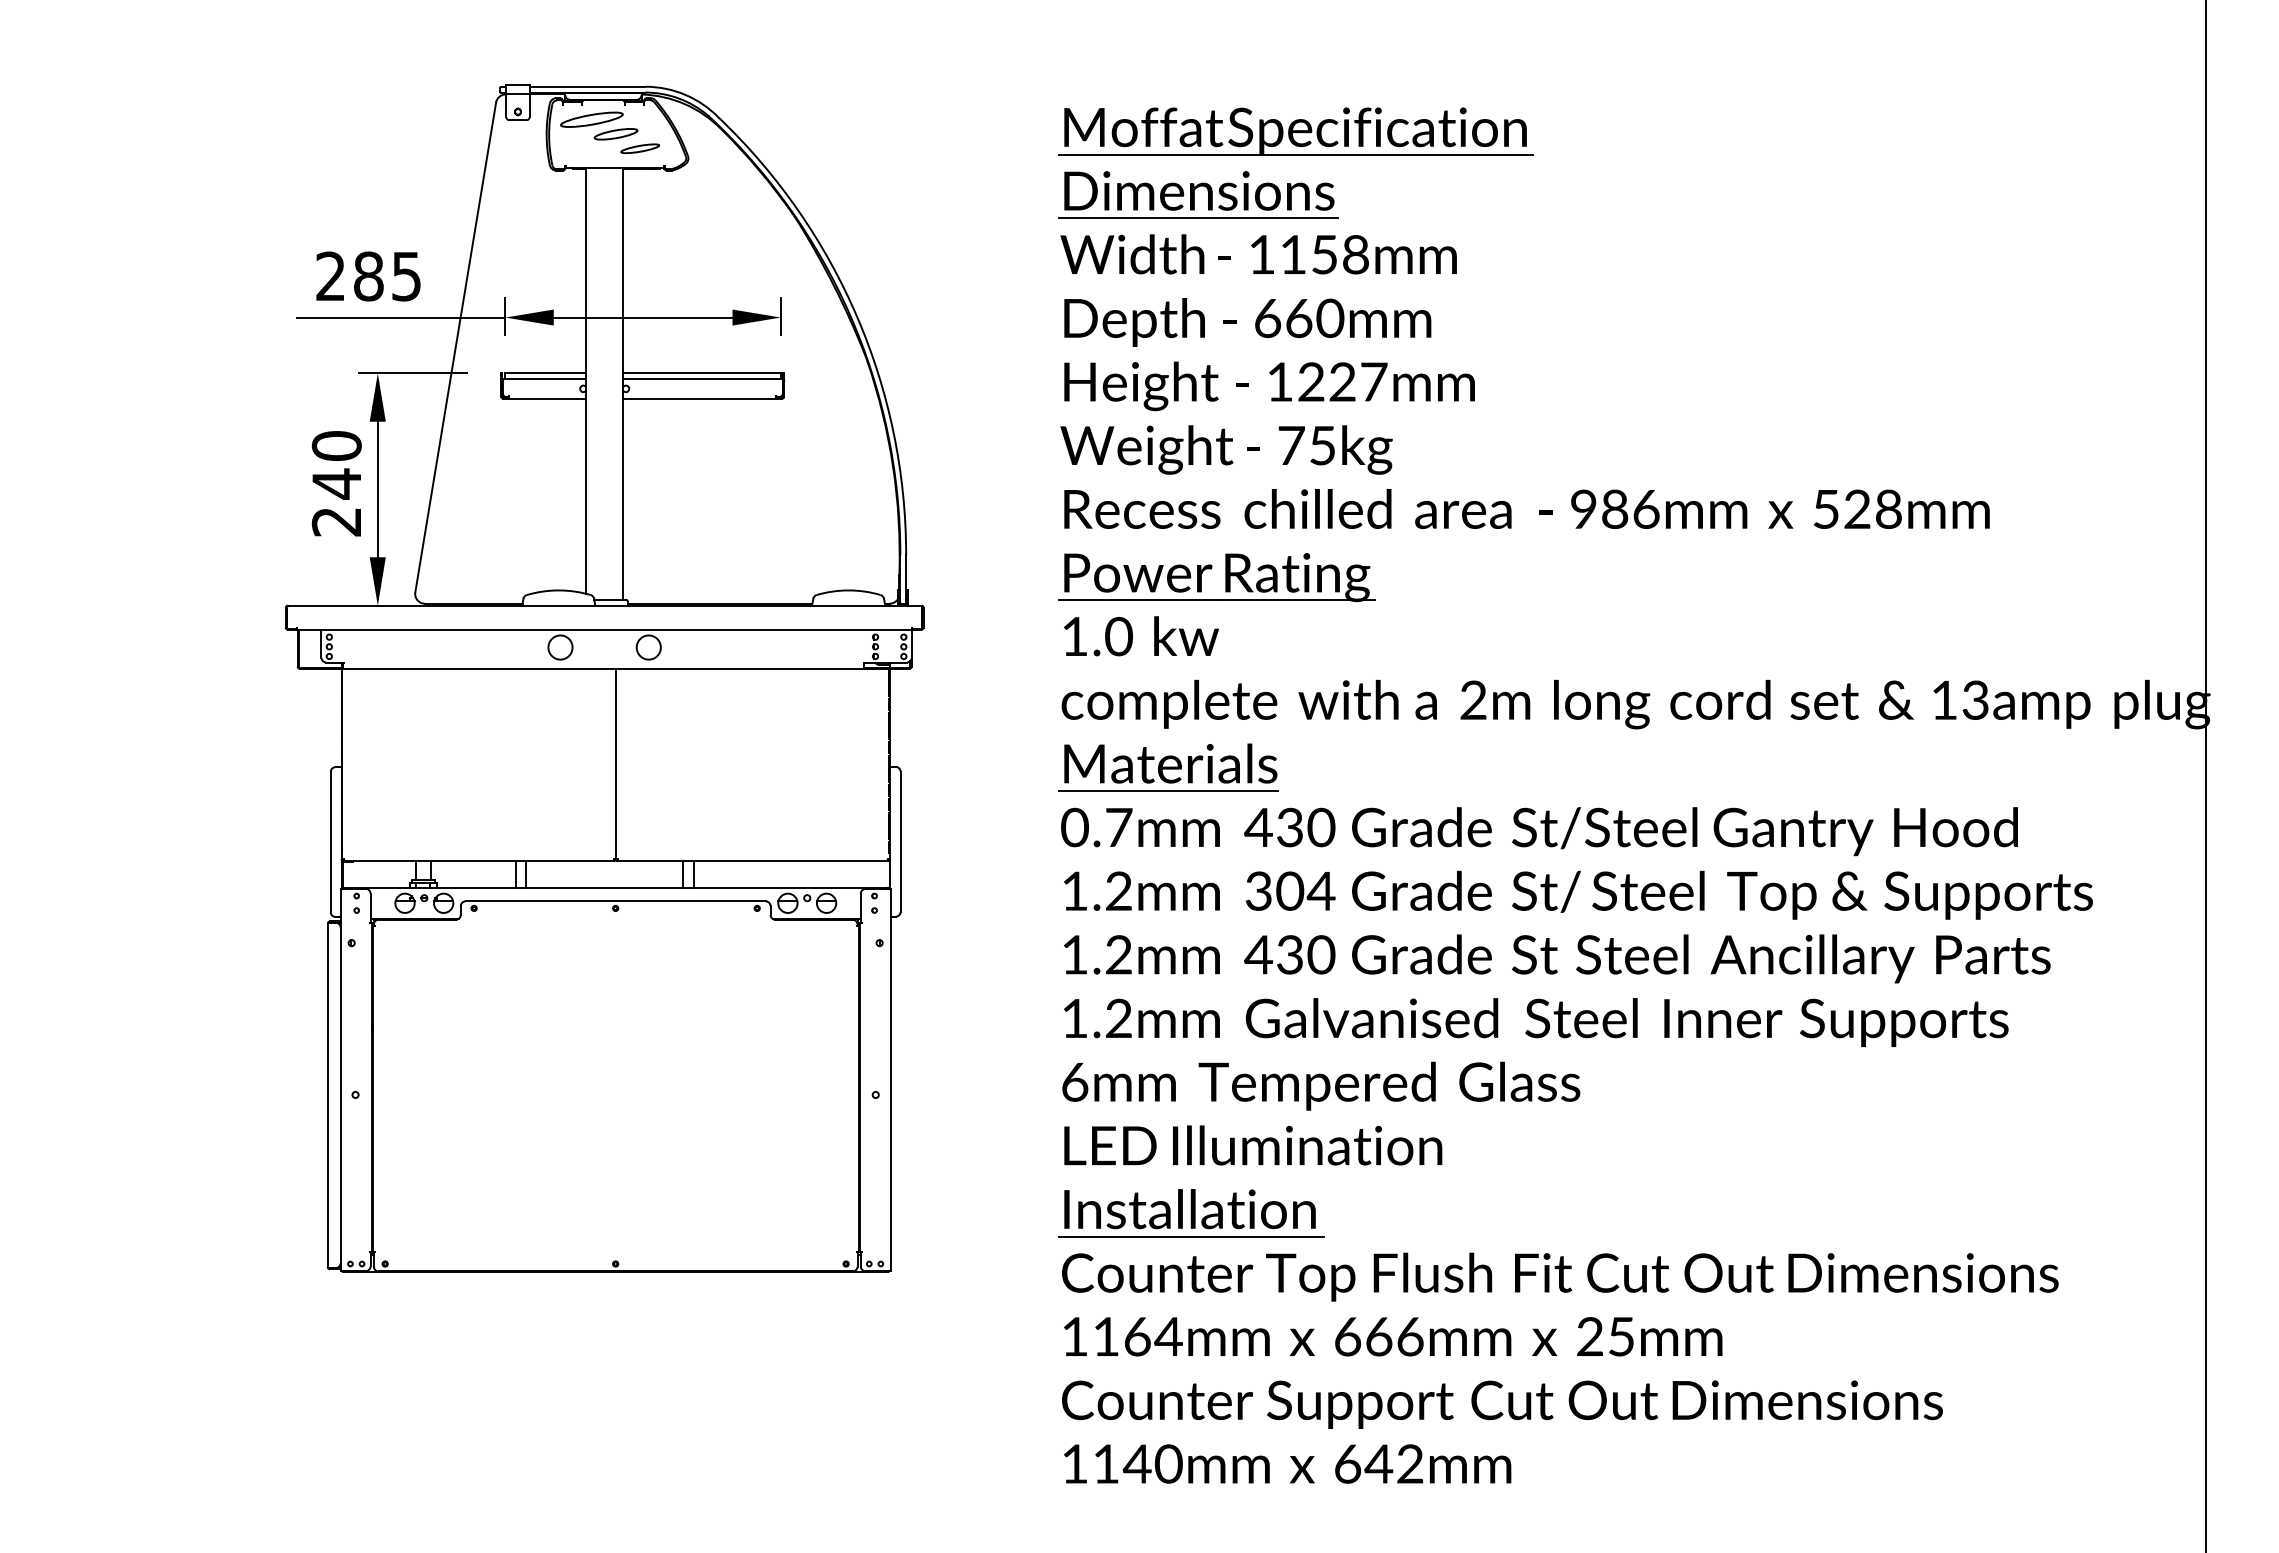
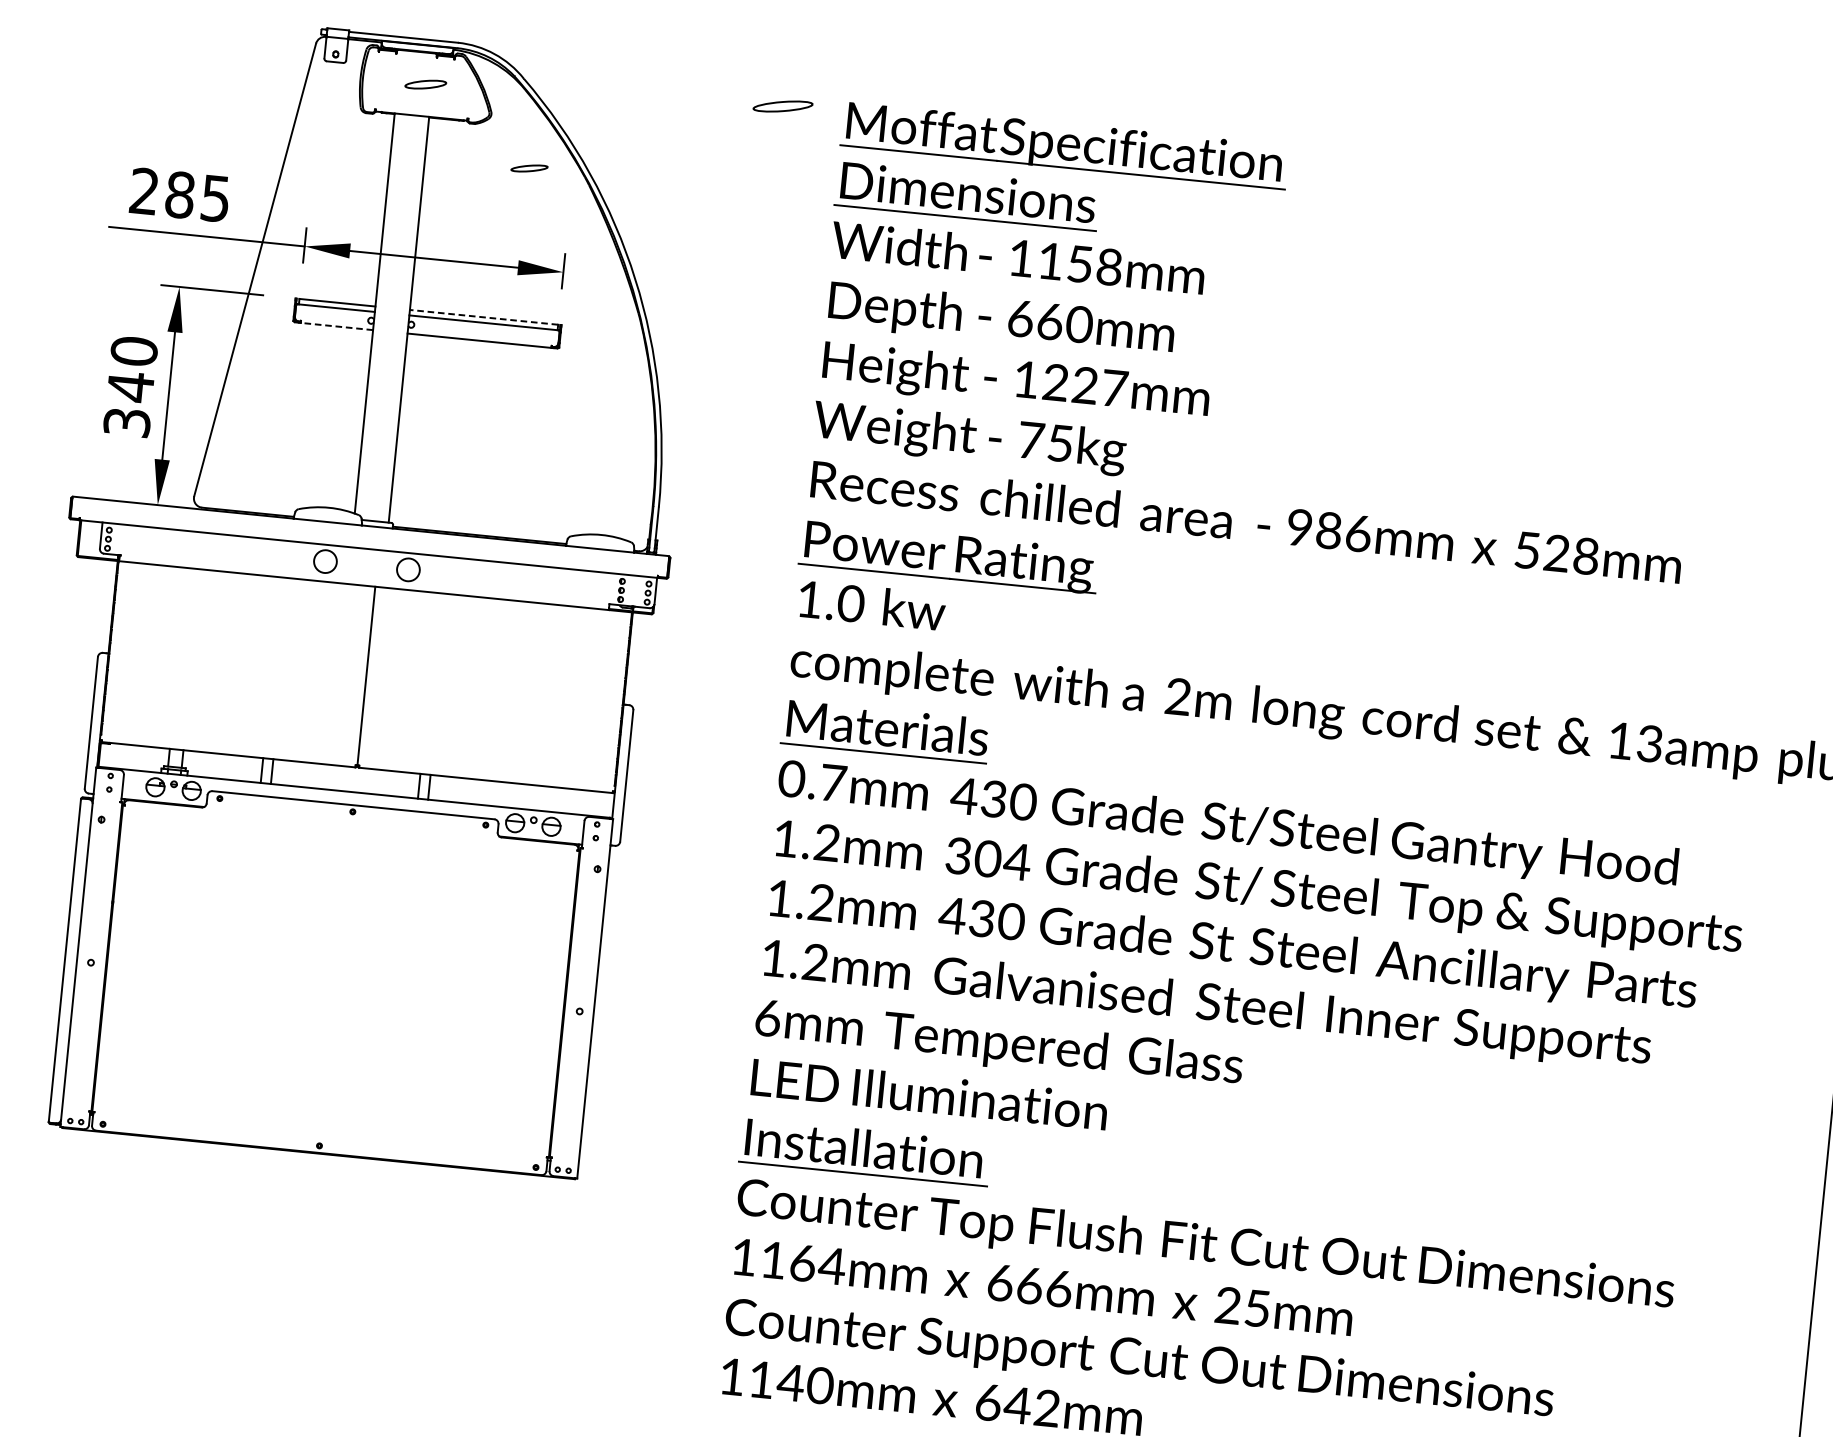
part: (591, 119) -> (782, 106), moved
part: (640, 148) -> (529, 168), moved
line: (701, 373) -> (483, 317), solid -> dashed
line: (547, 398) -> (336, 326), solid -> dashed
text: (336, 521) -> (126, 422), 240 -> 340

